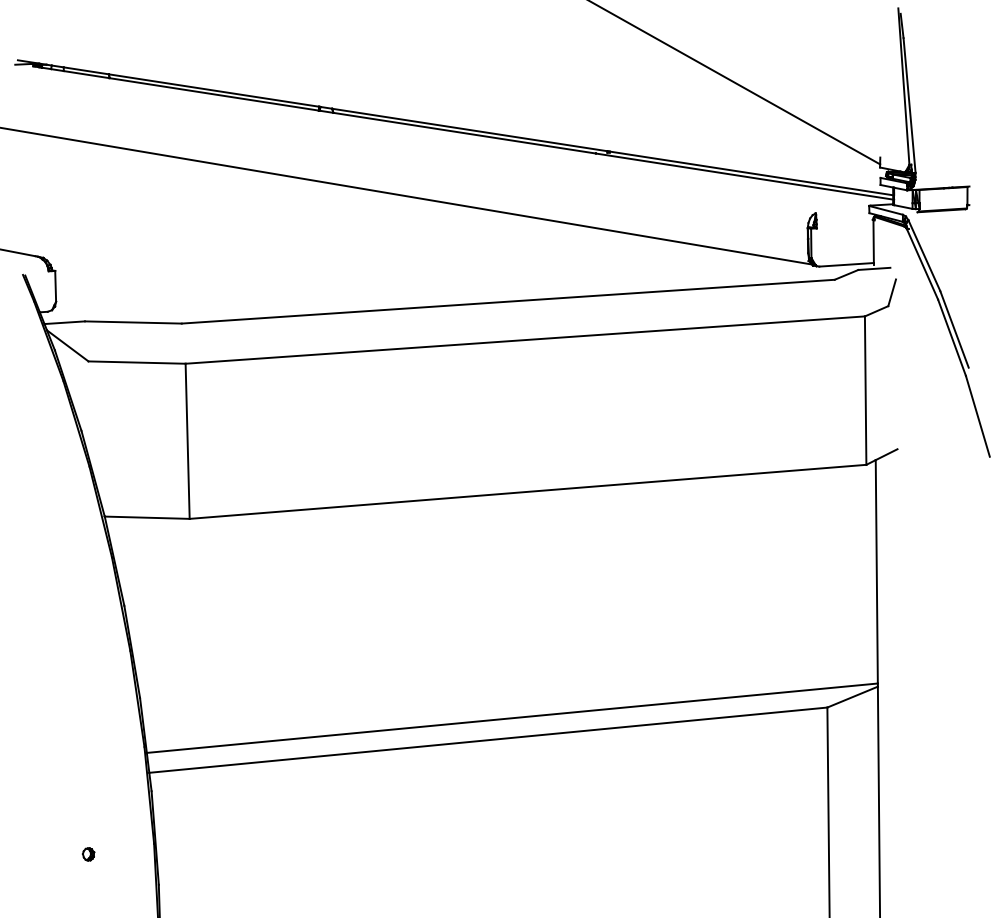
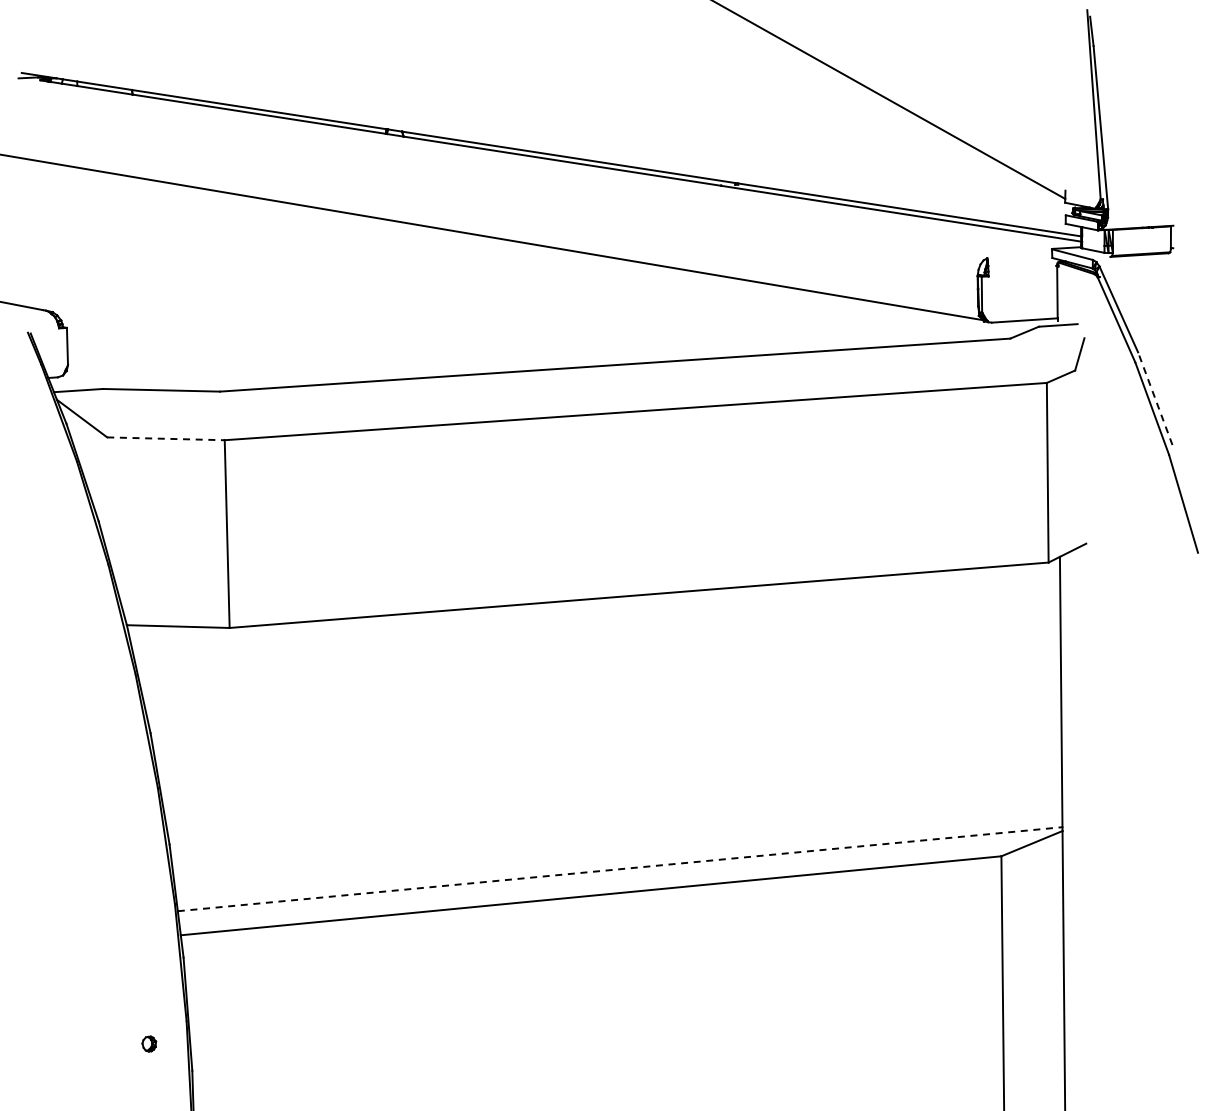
line: (954, 329) -> (1155, 398), solid -> dashed
line: (136, 362) -> (165, 438), solid -> dashed
line: (512, 718) -> (620, 869), solid -> dashed
part: (88, 853) -> (149, 1043), moved

